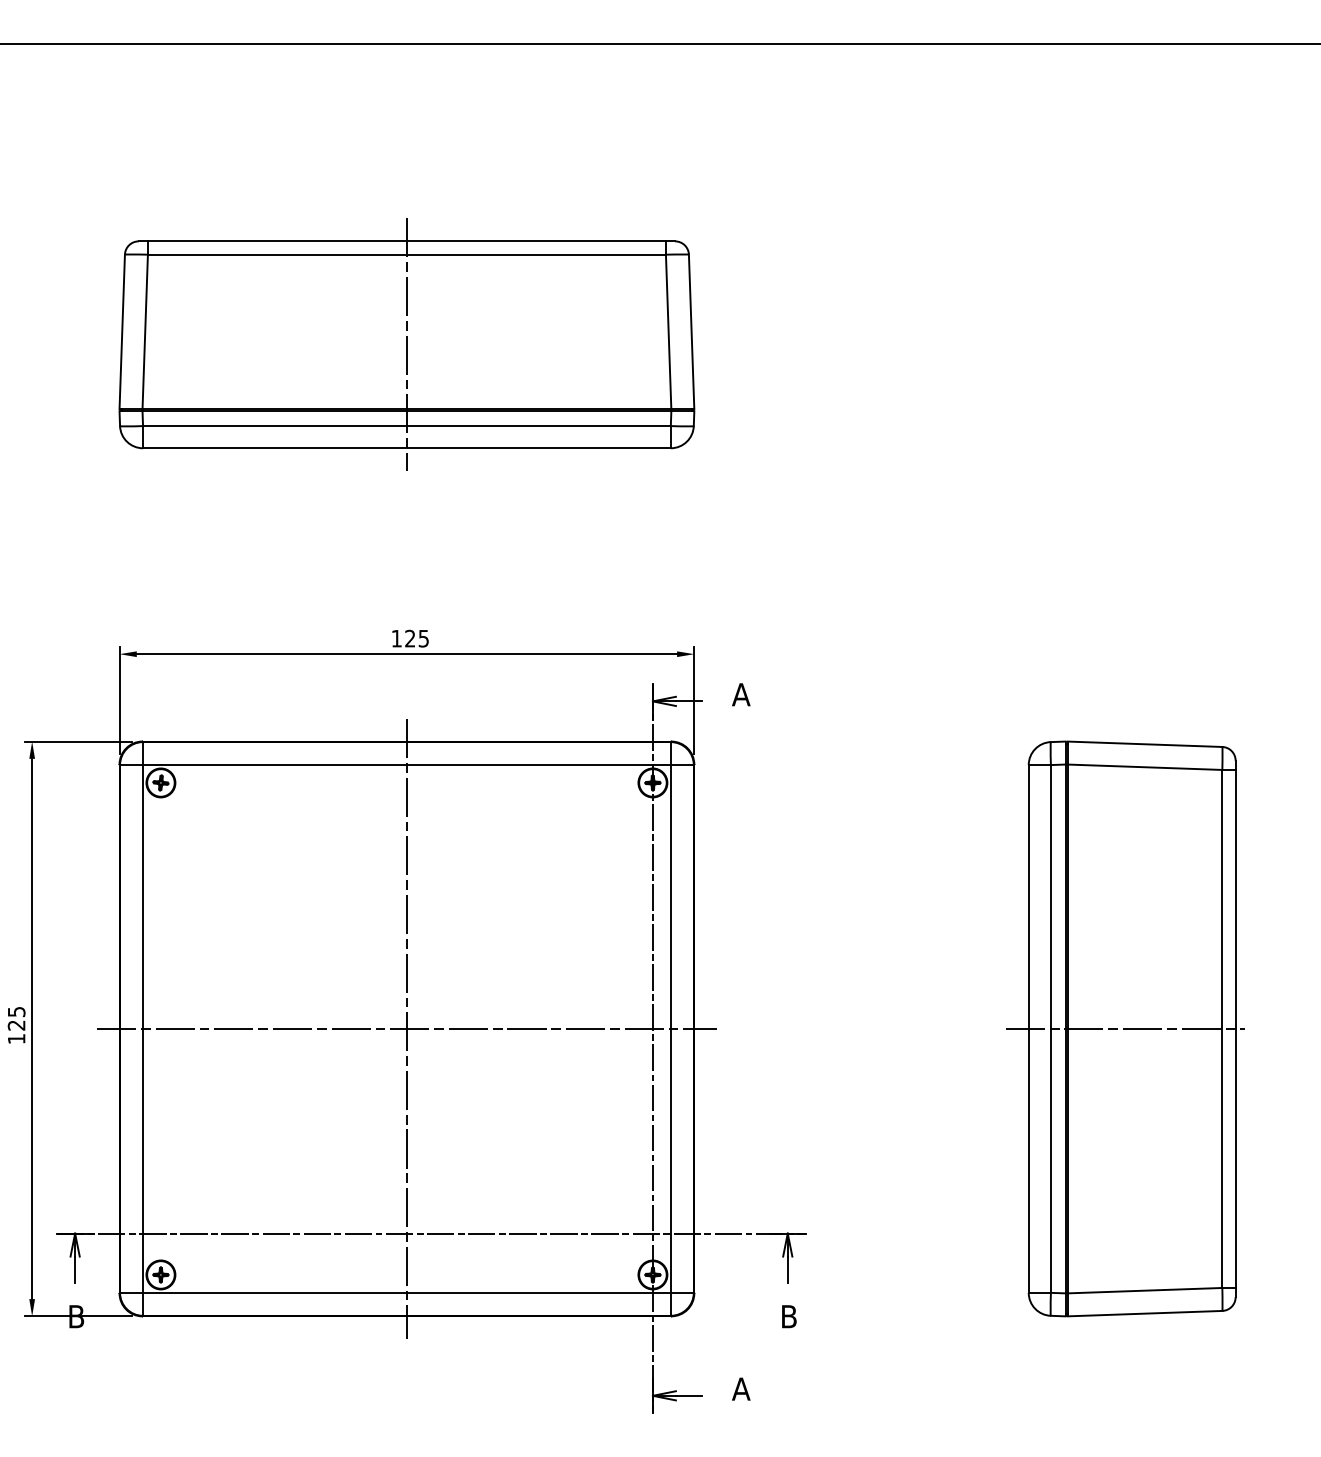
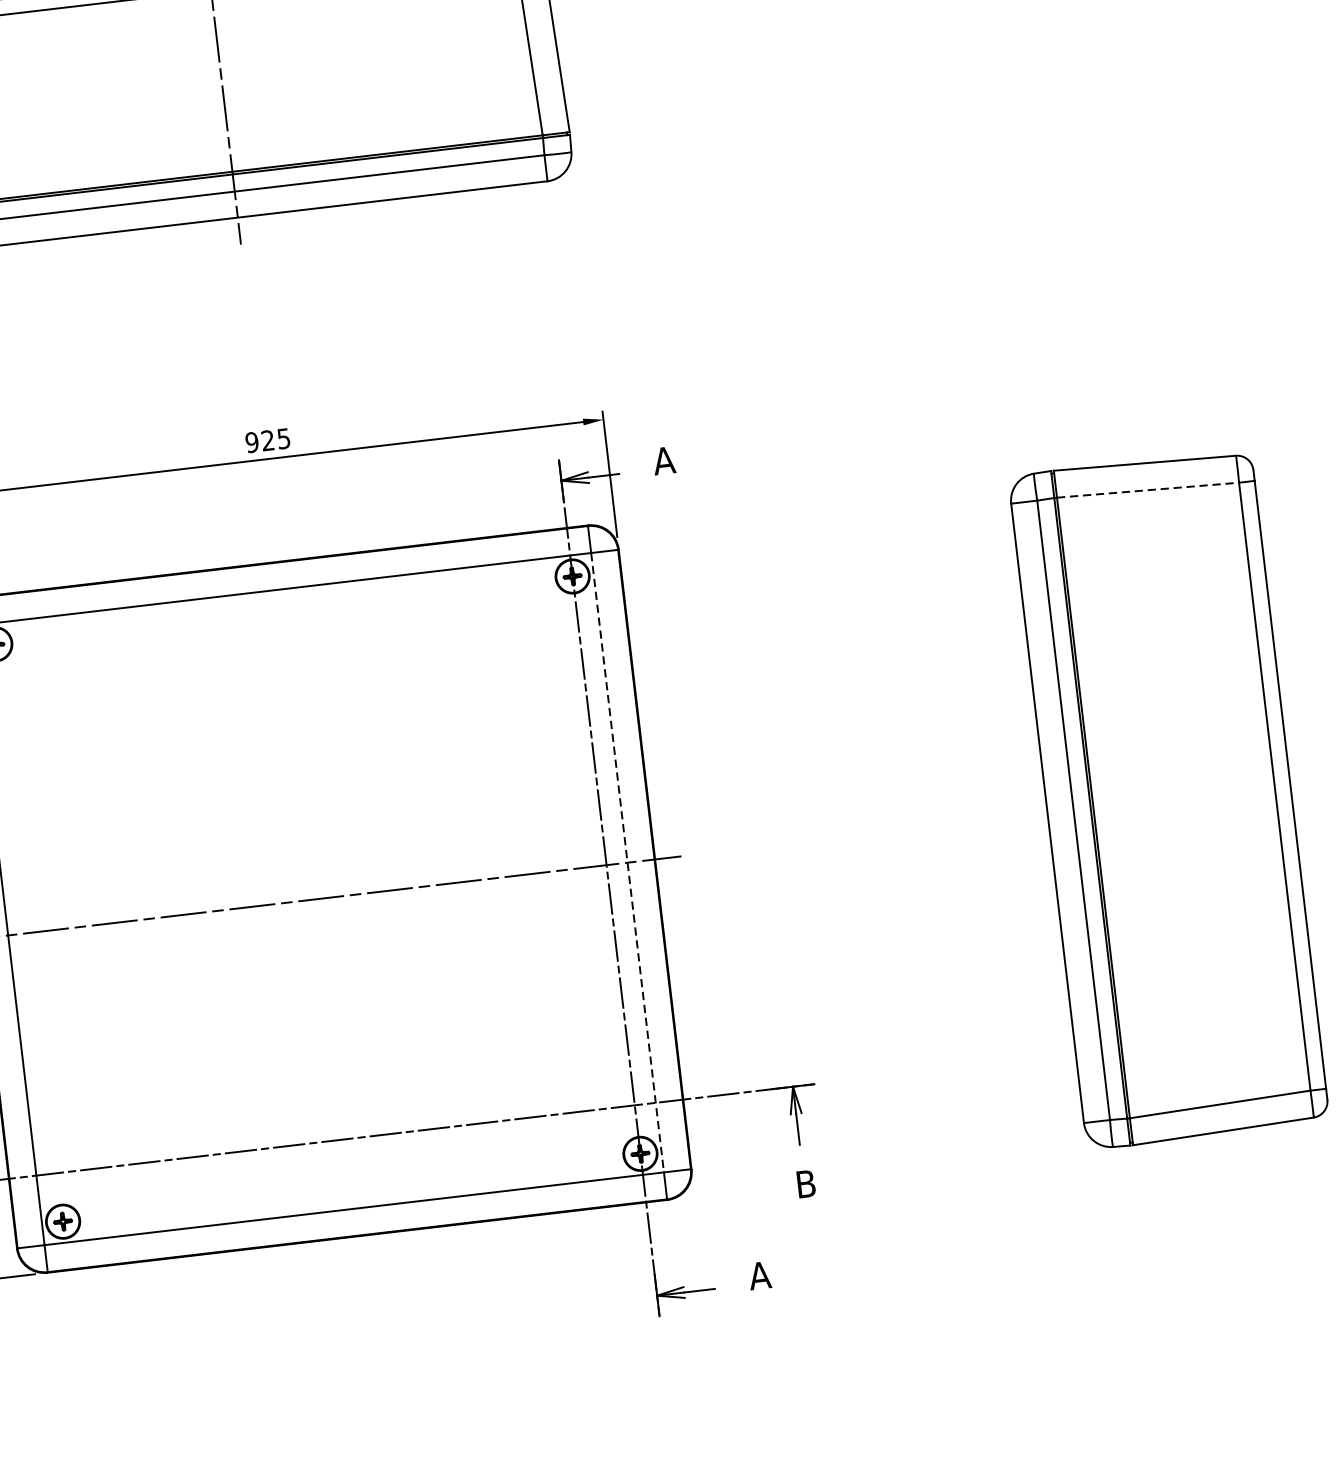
text: (396, 638) -> (251, 442), 125 -> 925
line: (1145, 767) -> (1148, 490), solid -> dashed
line: (406, 1028) -> (317, 898), removed
line: (670, 1028) -> (627, 862), solid -> dashed
line: (1125, 1028) -> (1161, 799), removed

